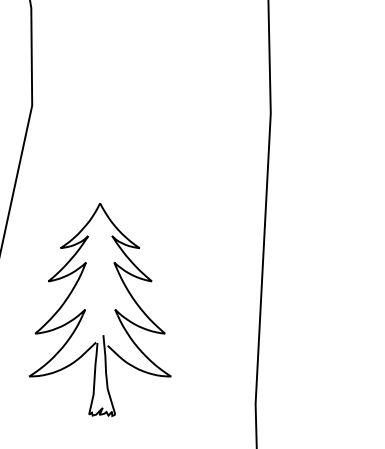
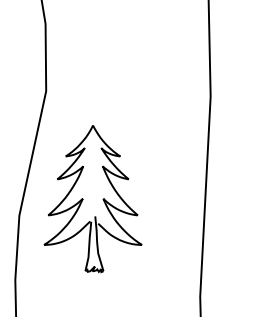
part: (99, 310) -> (92, 199), moved

